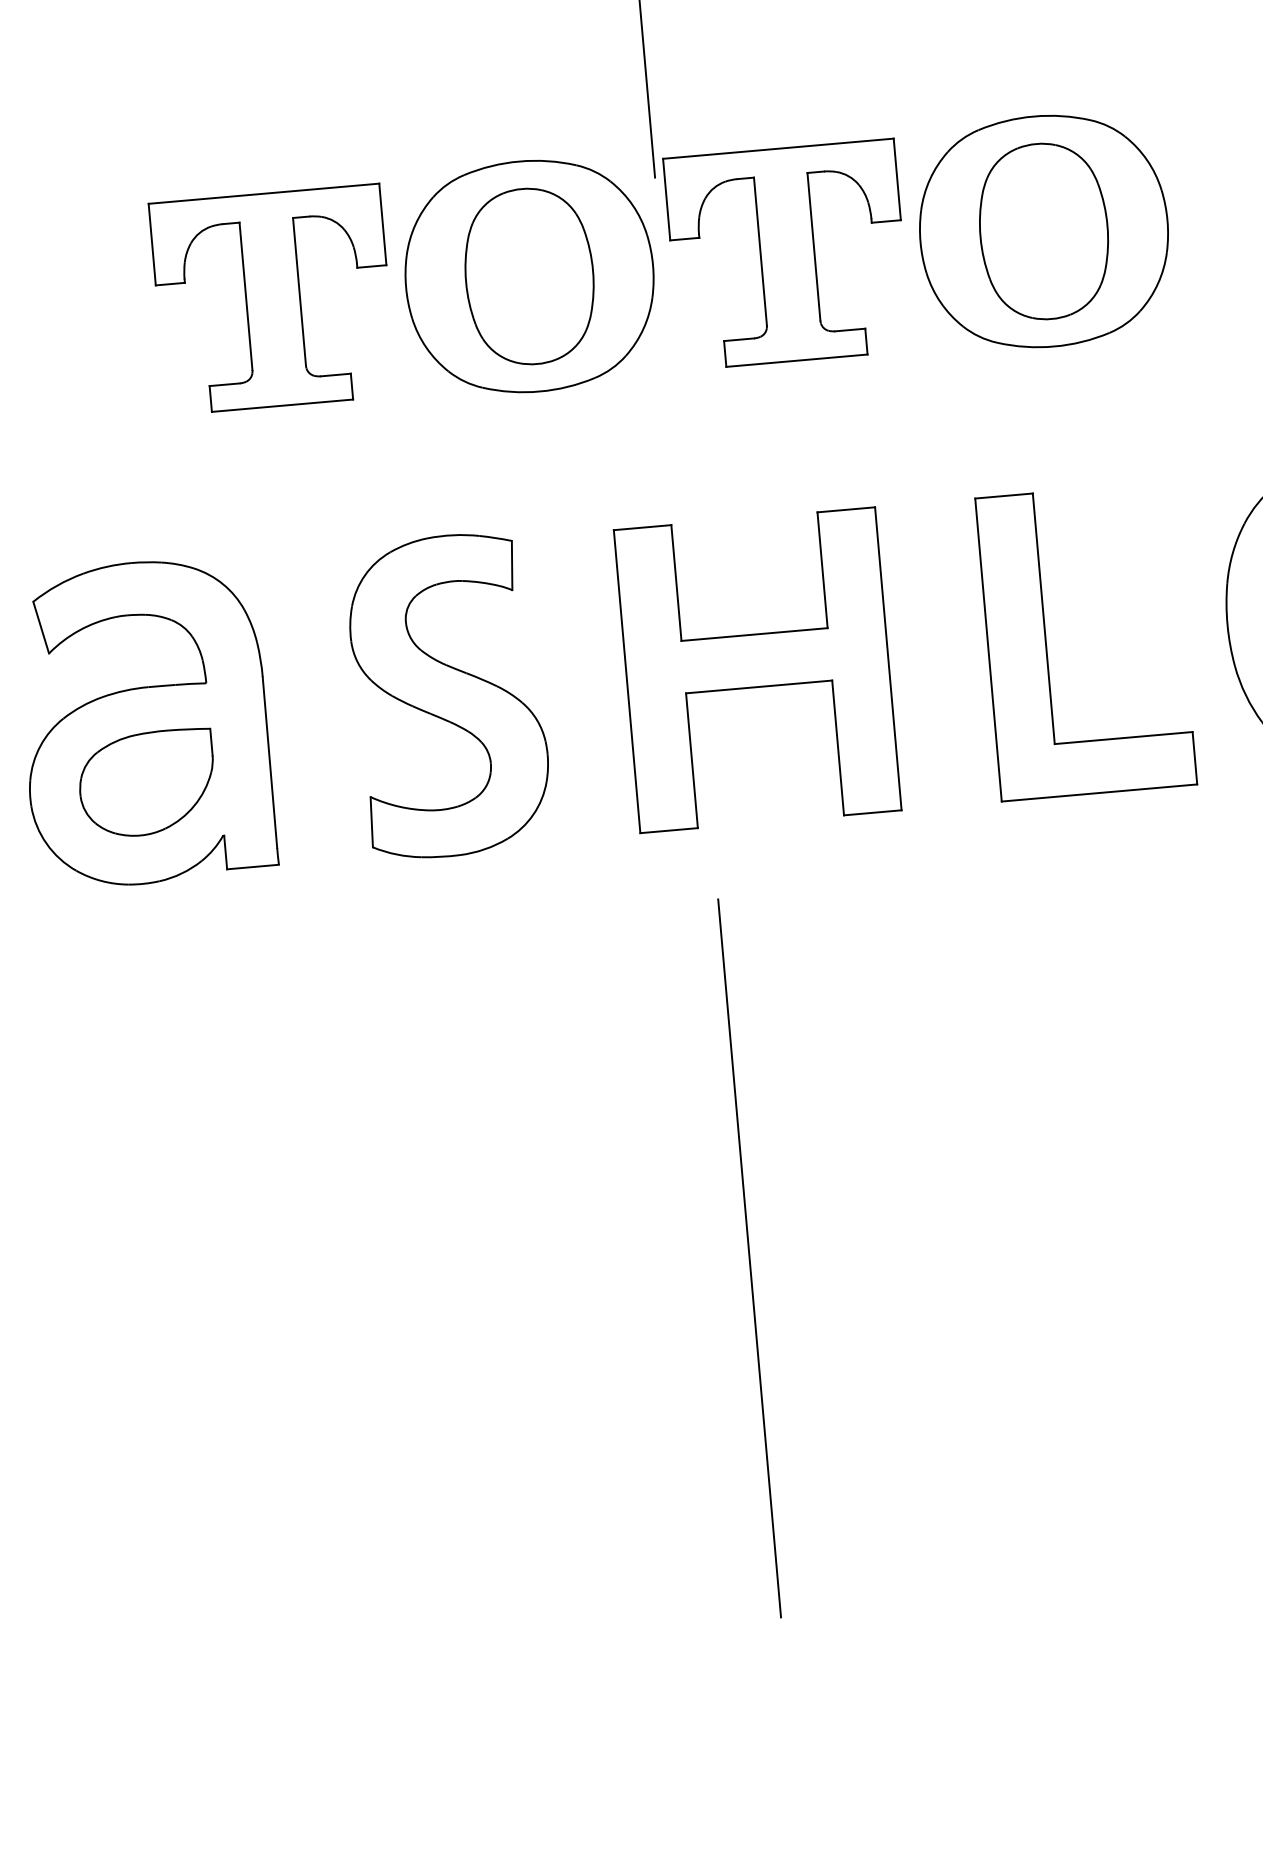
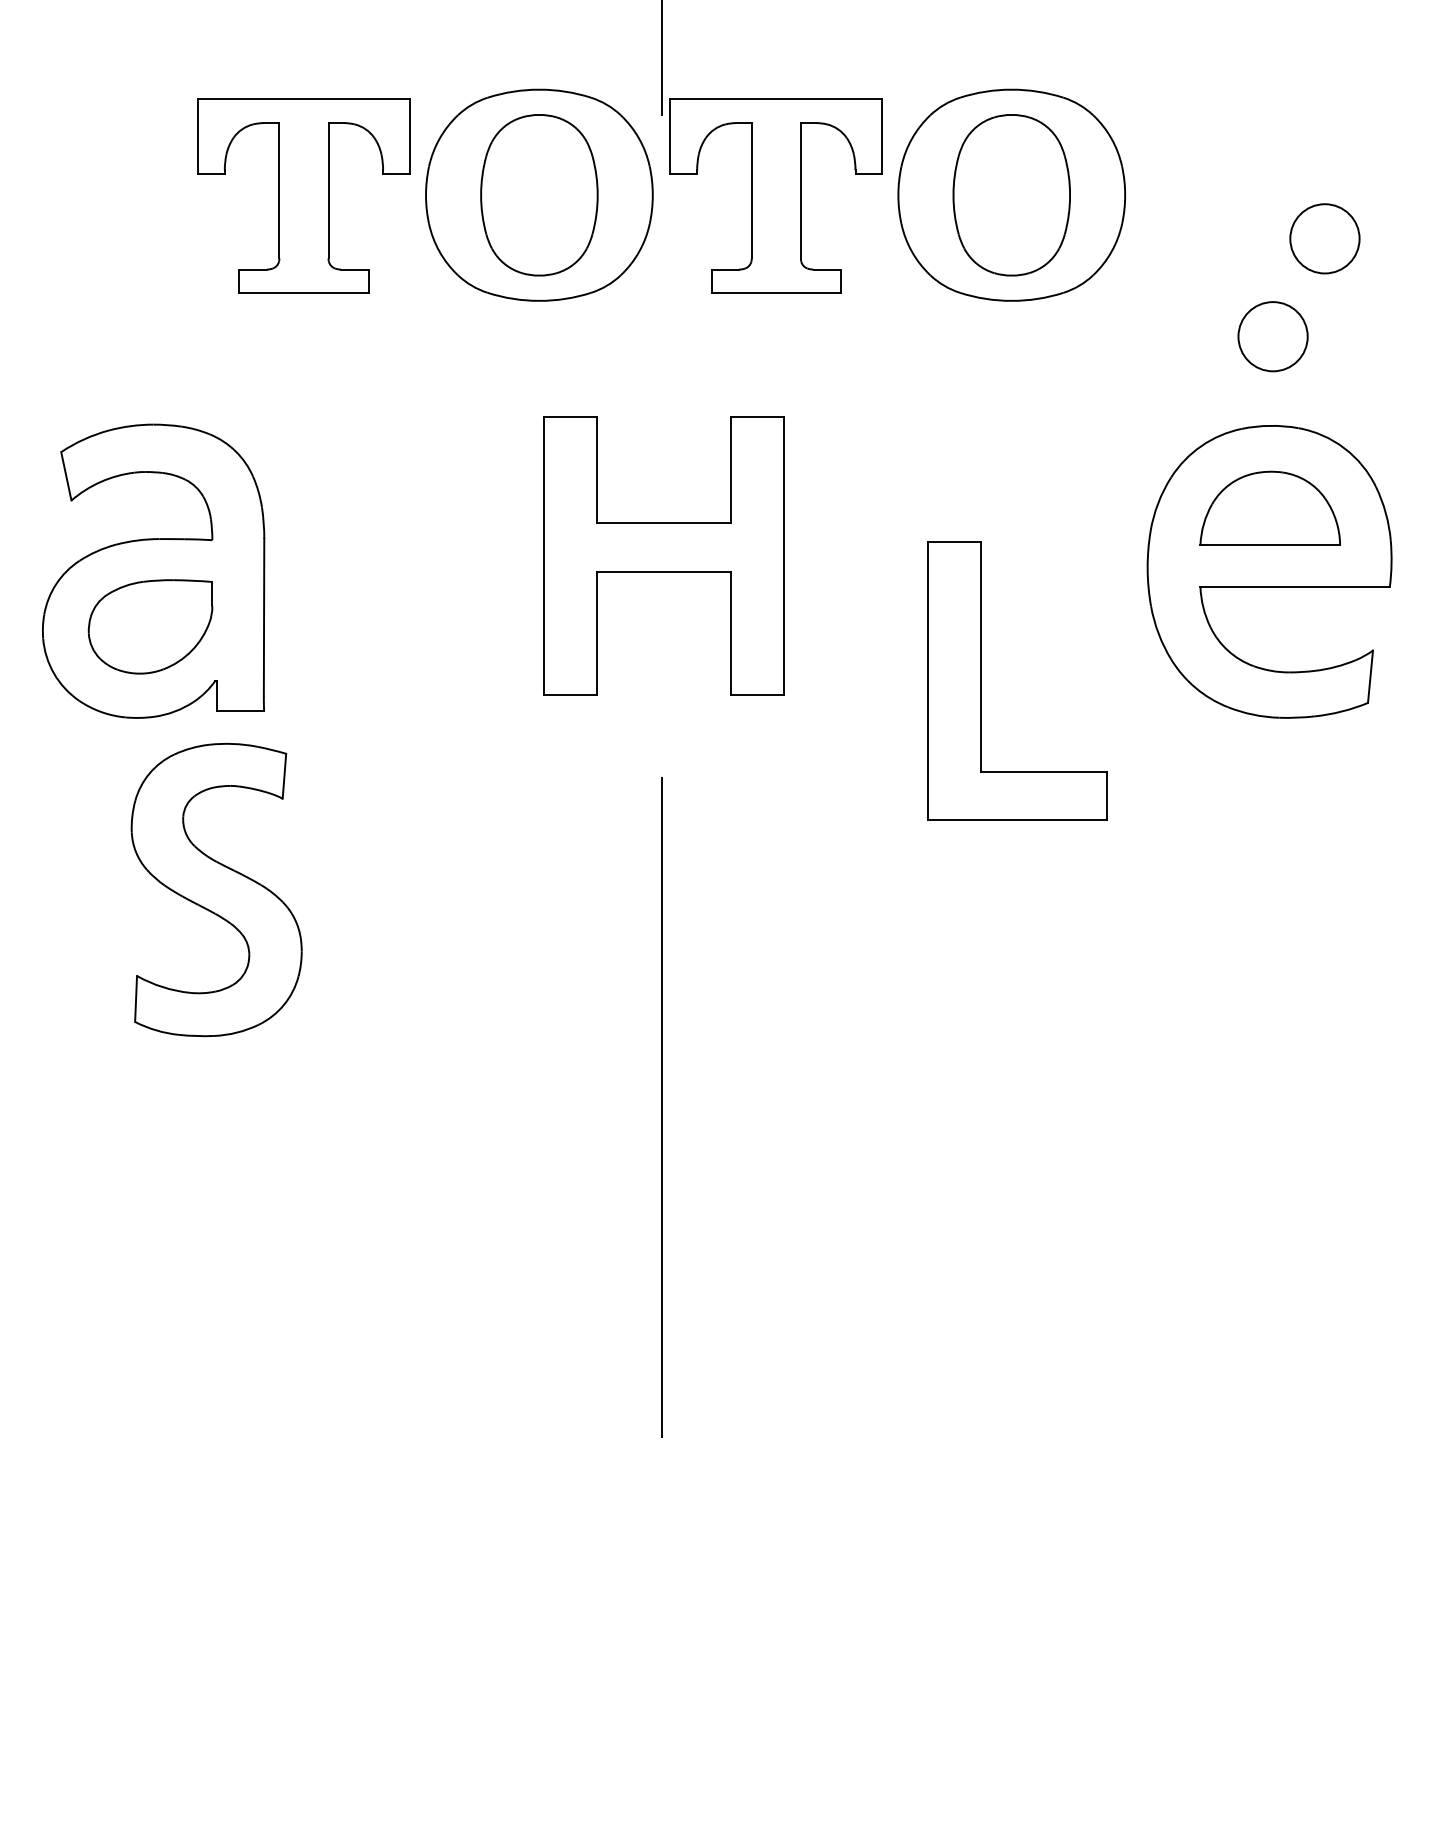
part: (1046, 644) -> (981, 680), moved
part: (757, 669) -> (663, 555), moved
part: (448, 695) -> (216, 889), moved

